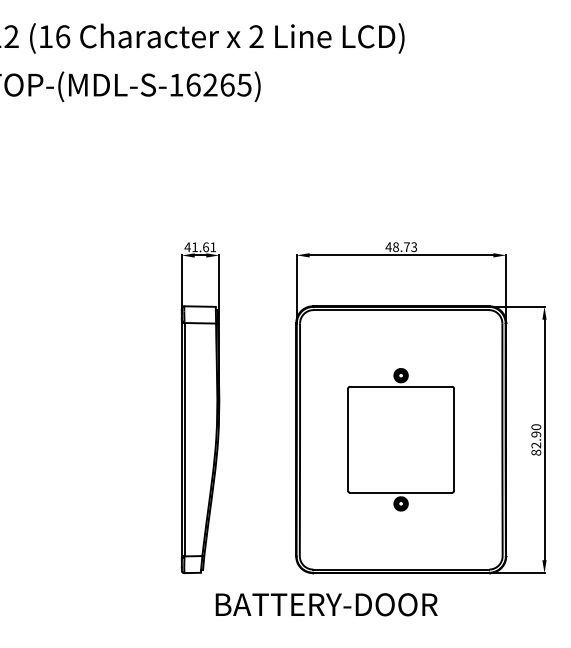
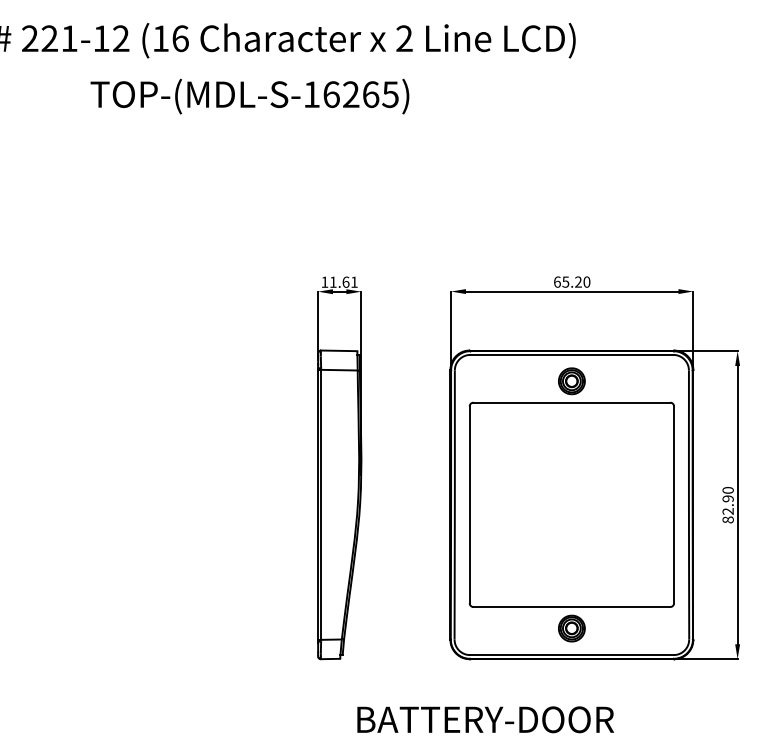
text: (187, 246) -> (324, 281), 41.61 -> 11.61
text: (400, 246) -> (571, 281), 48.73 -> 65.20
part: (400, 439) -> (571, 504), size x1.67
text: (326, 604) -> (485, 719), moved

